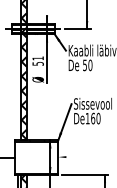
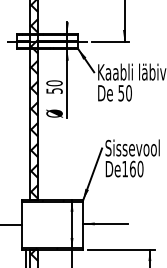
text: (37, 58) -> (53, 83), 51 -> 50
line: (73, 157) -> (104, 224), added

